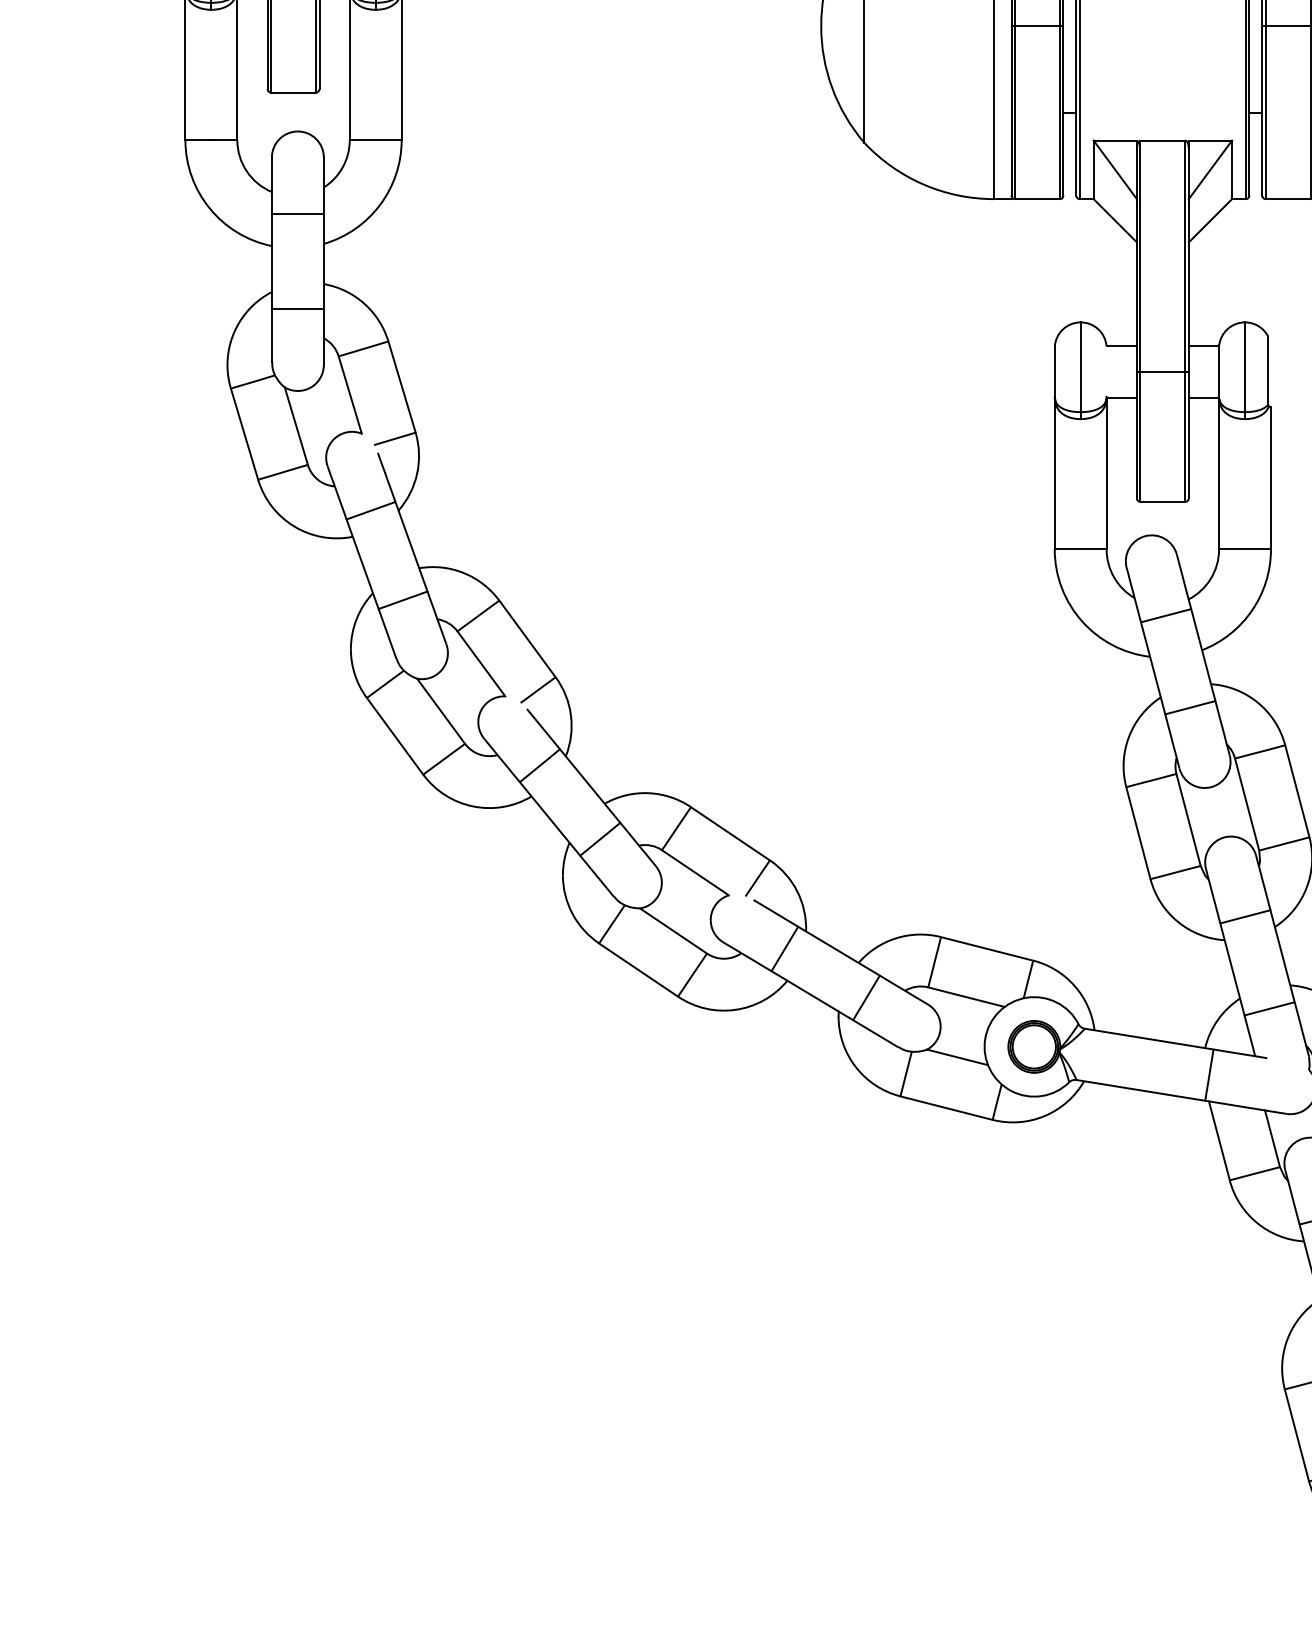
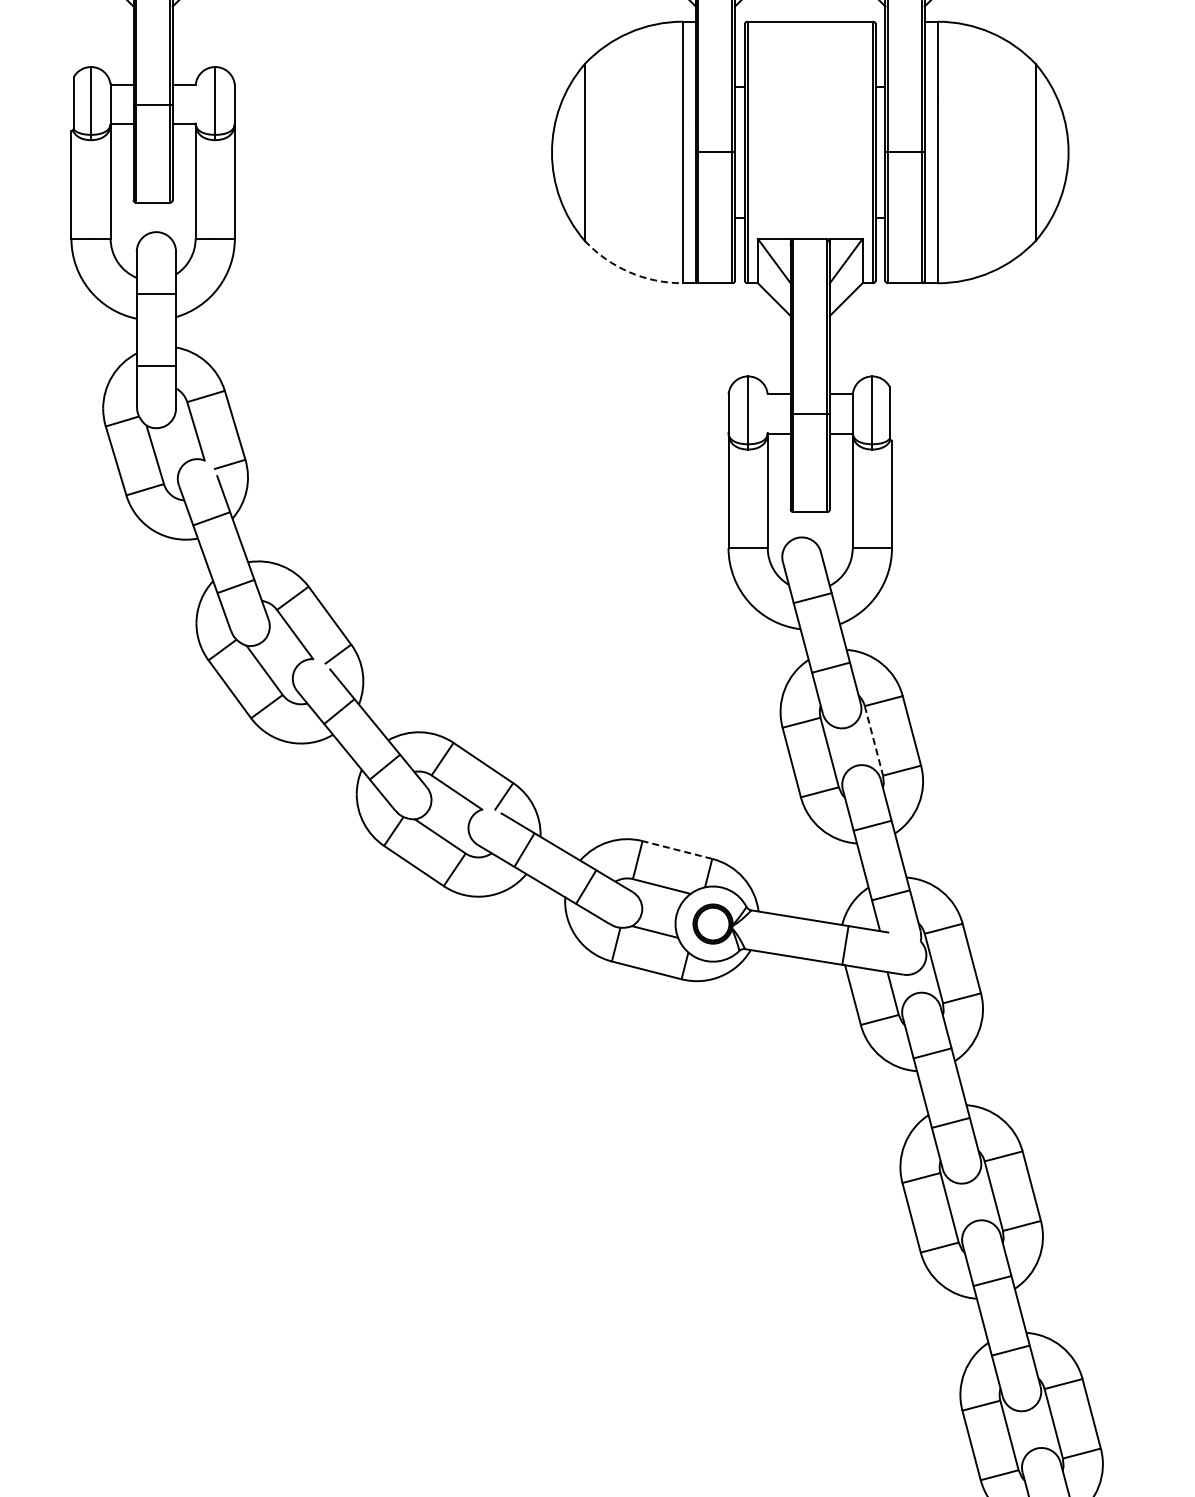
arc: (923, 184) -> (629, 272), solid -> dashed
line: (1246, 804) -> (873, 740), solid -> dashed
line: (987, 949) -> (677, 850), solid -> dashed

